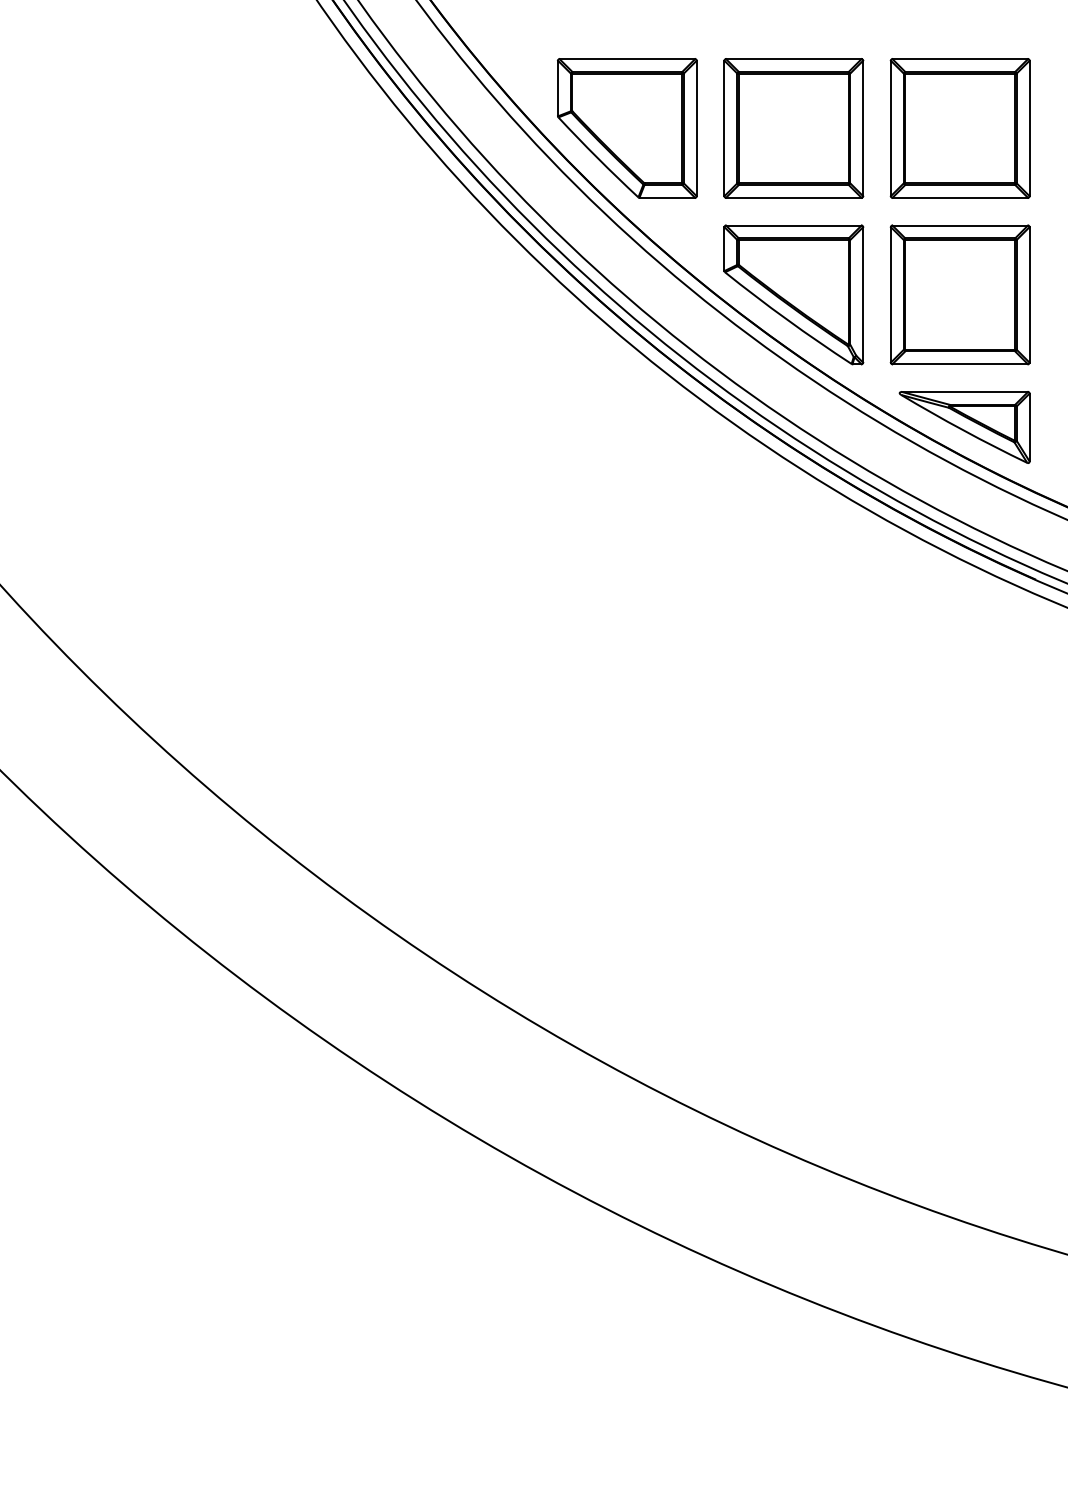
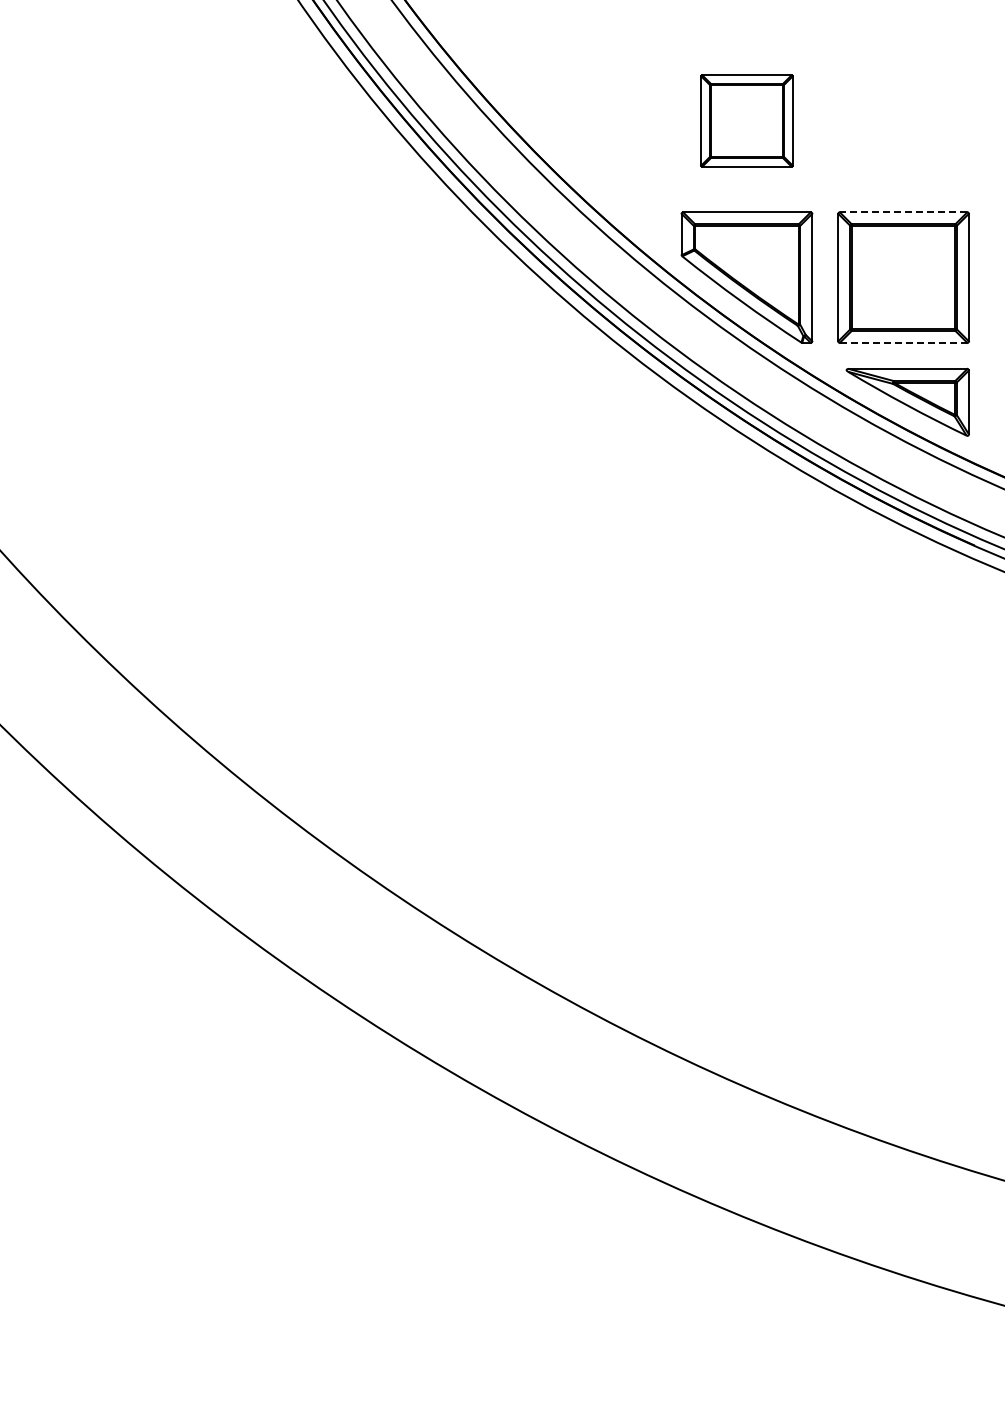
part: (627, 127) -> (590, 120), removed
part: (793, 127) -> (746, 120), size x0.7
part: (960, 127) -> (903, 120), removed
line: (960, 225) -> (903, 212), solid -> dashed
line: (960, 363) -> (903, 342), solid -> dashed

